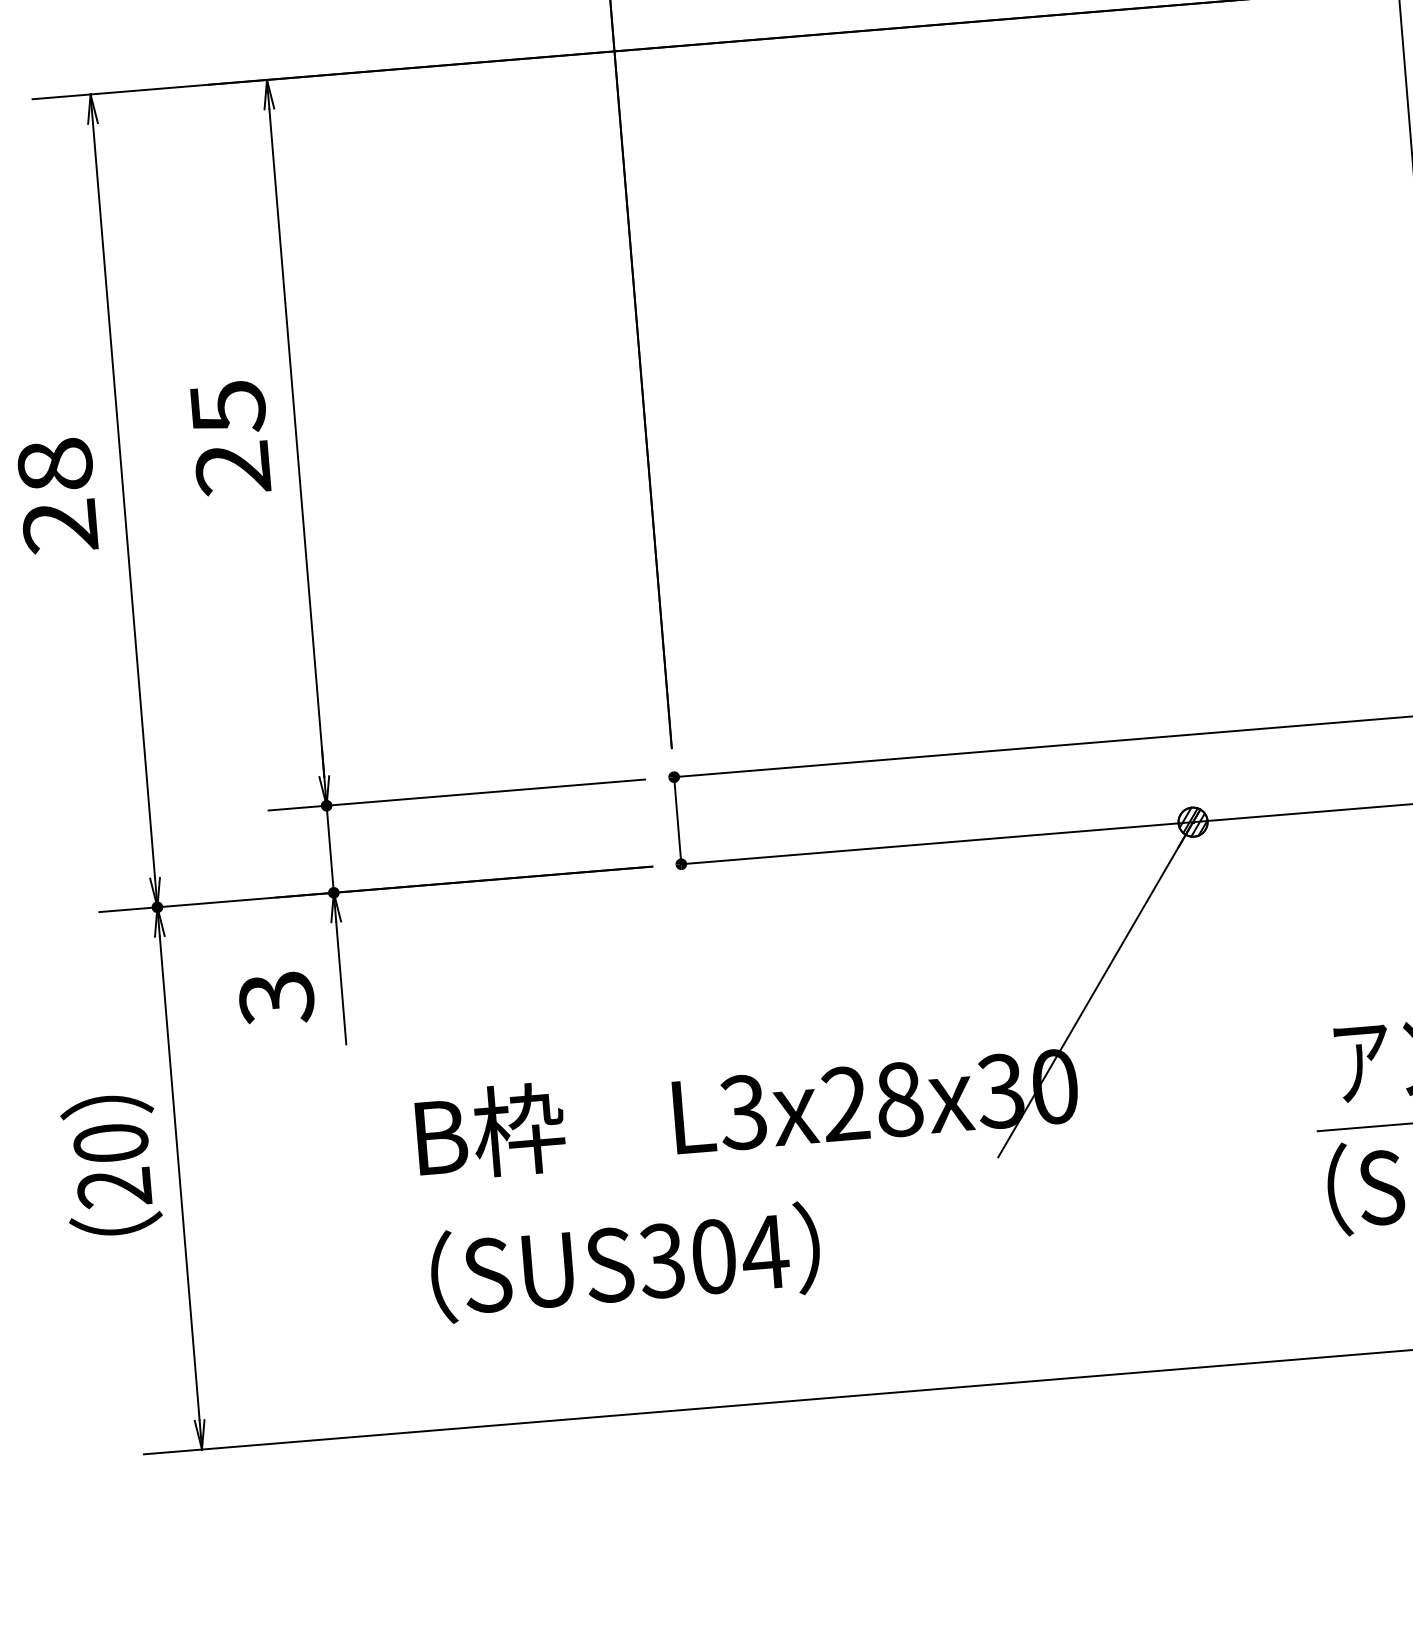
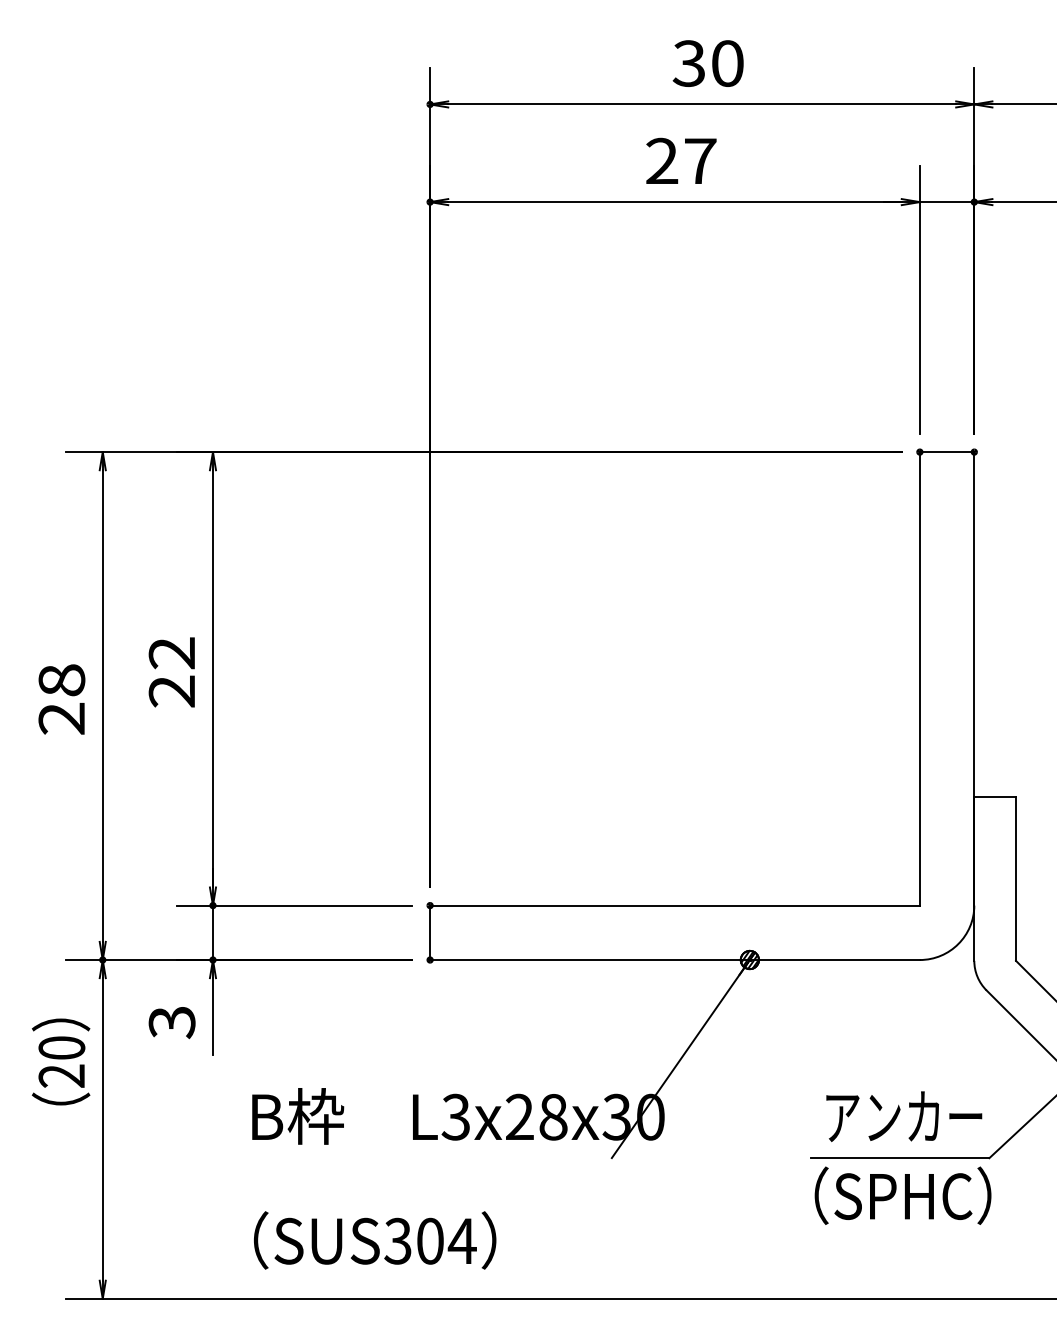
text: (227, 407) -> (171, 653), 25 -> 22
text: (112, 1164) -> (61, 1061), moved
text: (626, 1262) -> (375, 1240), moved

